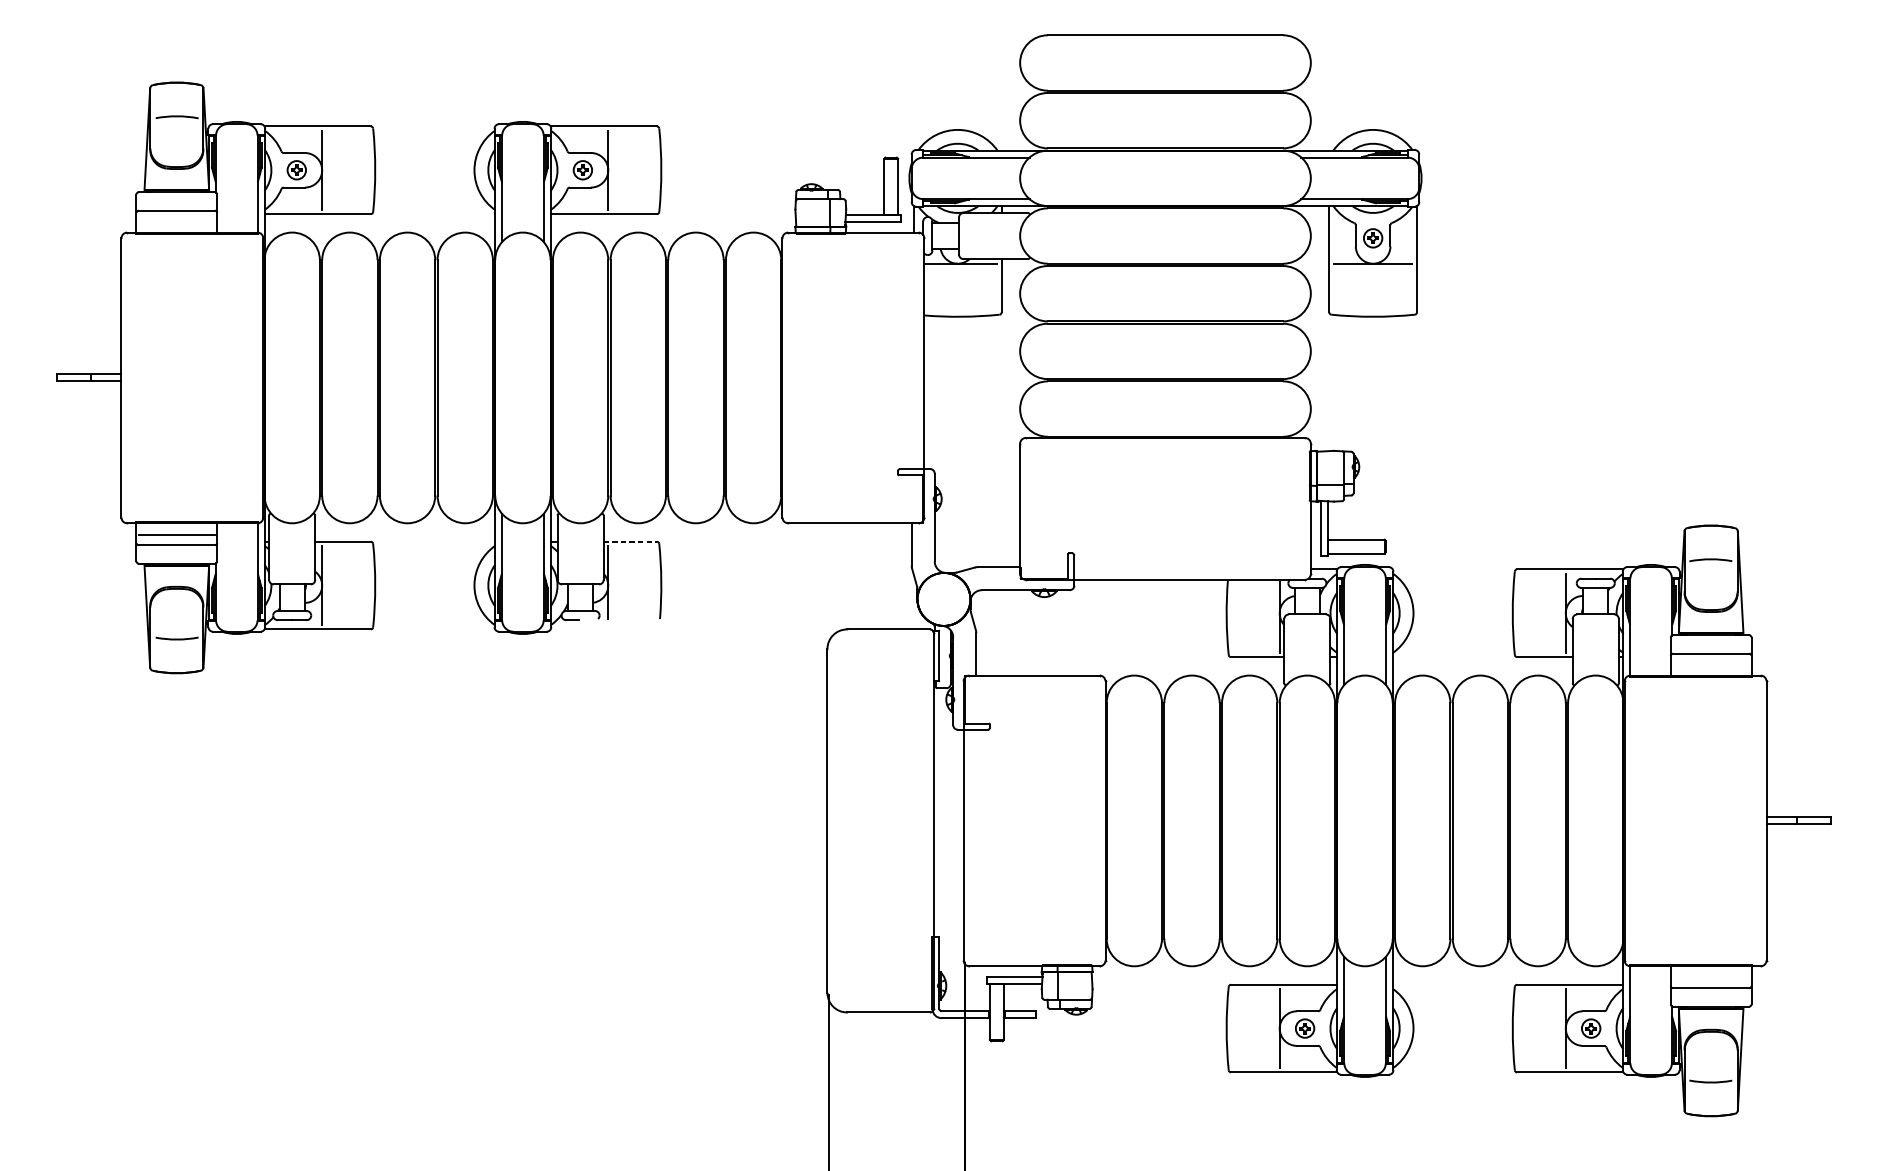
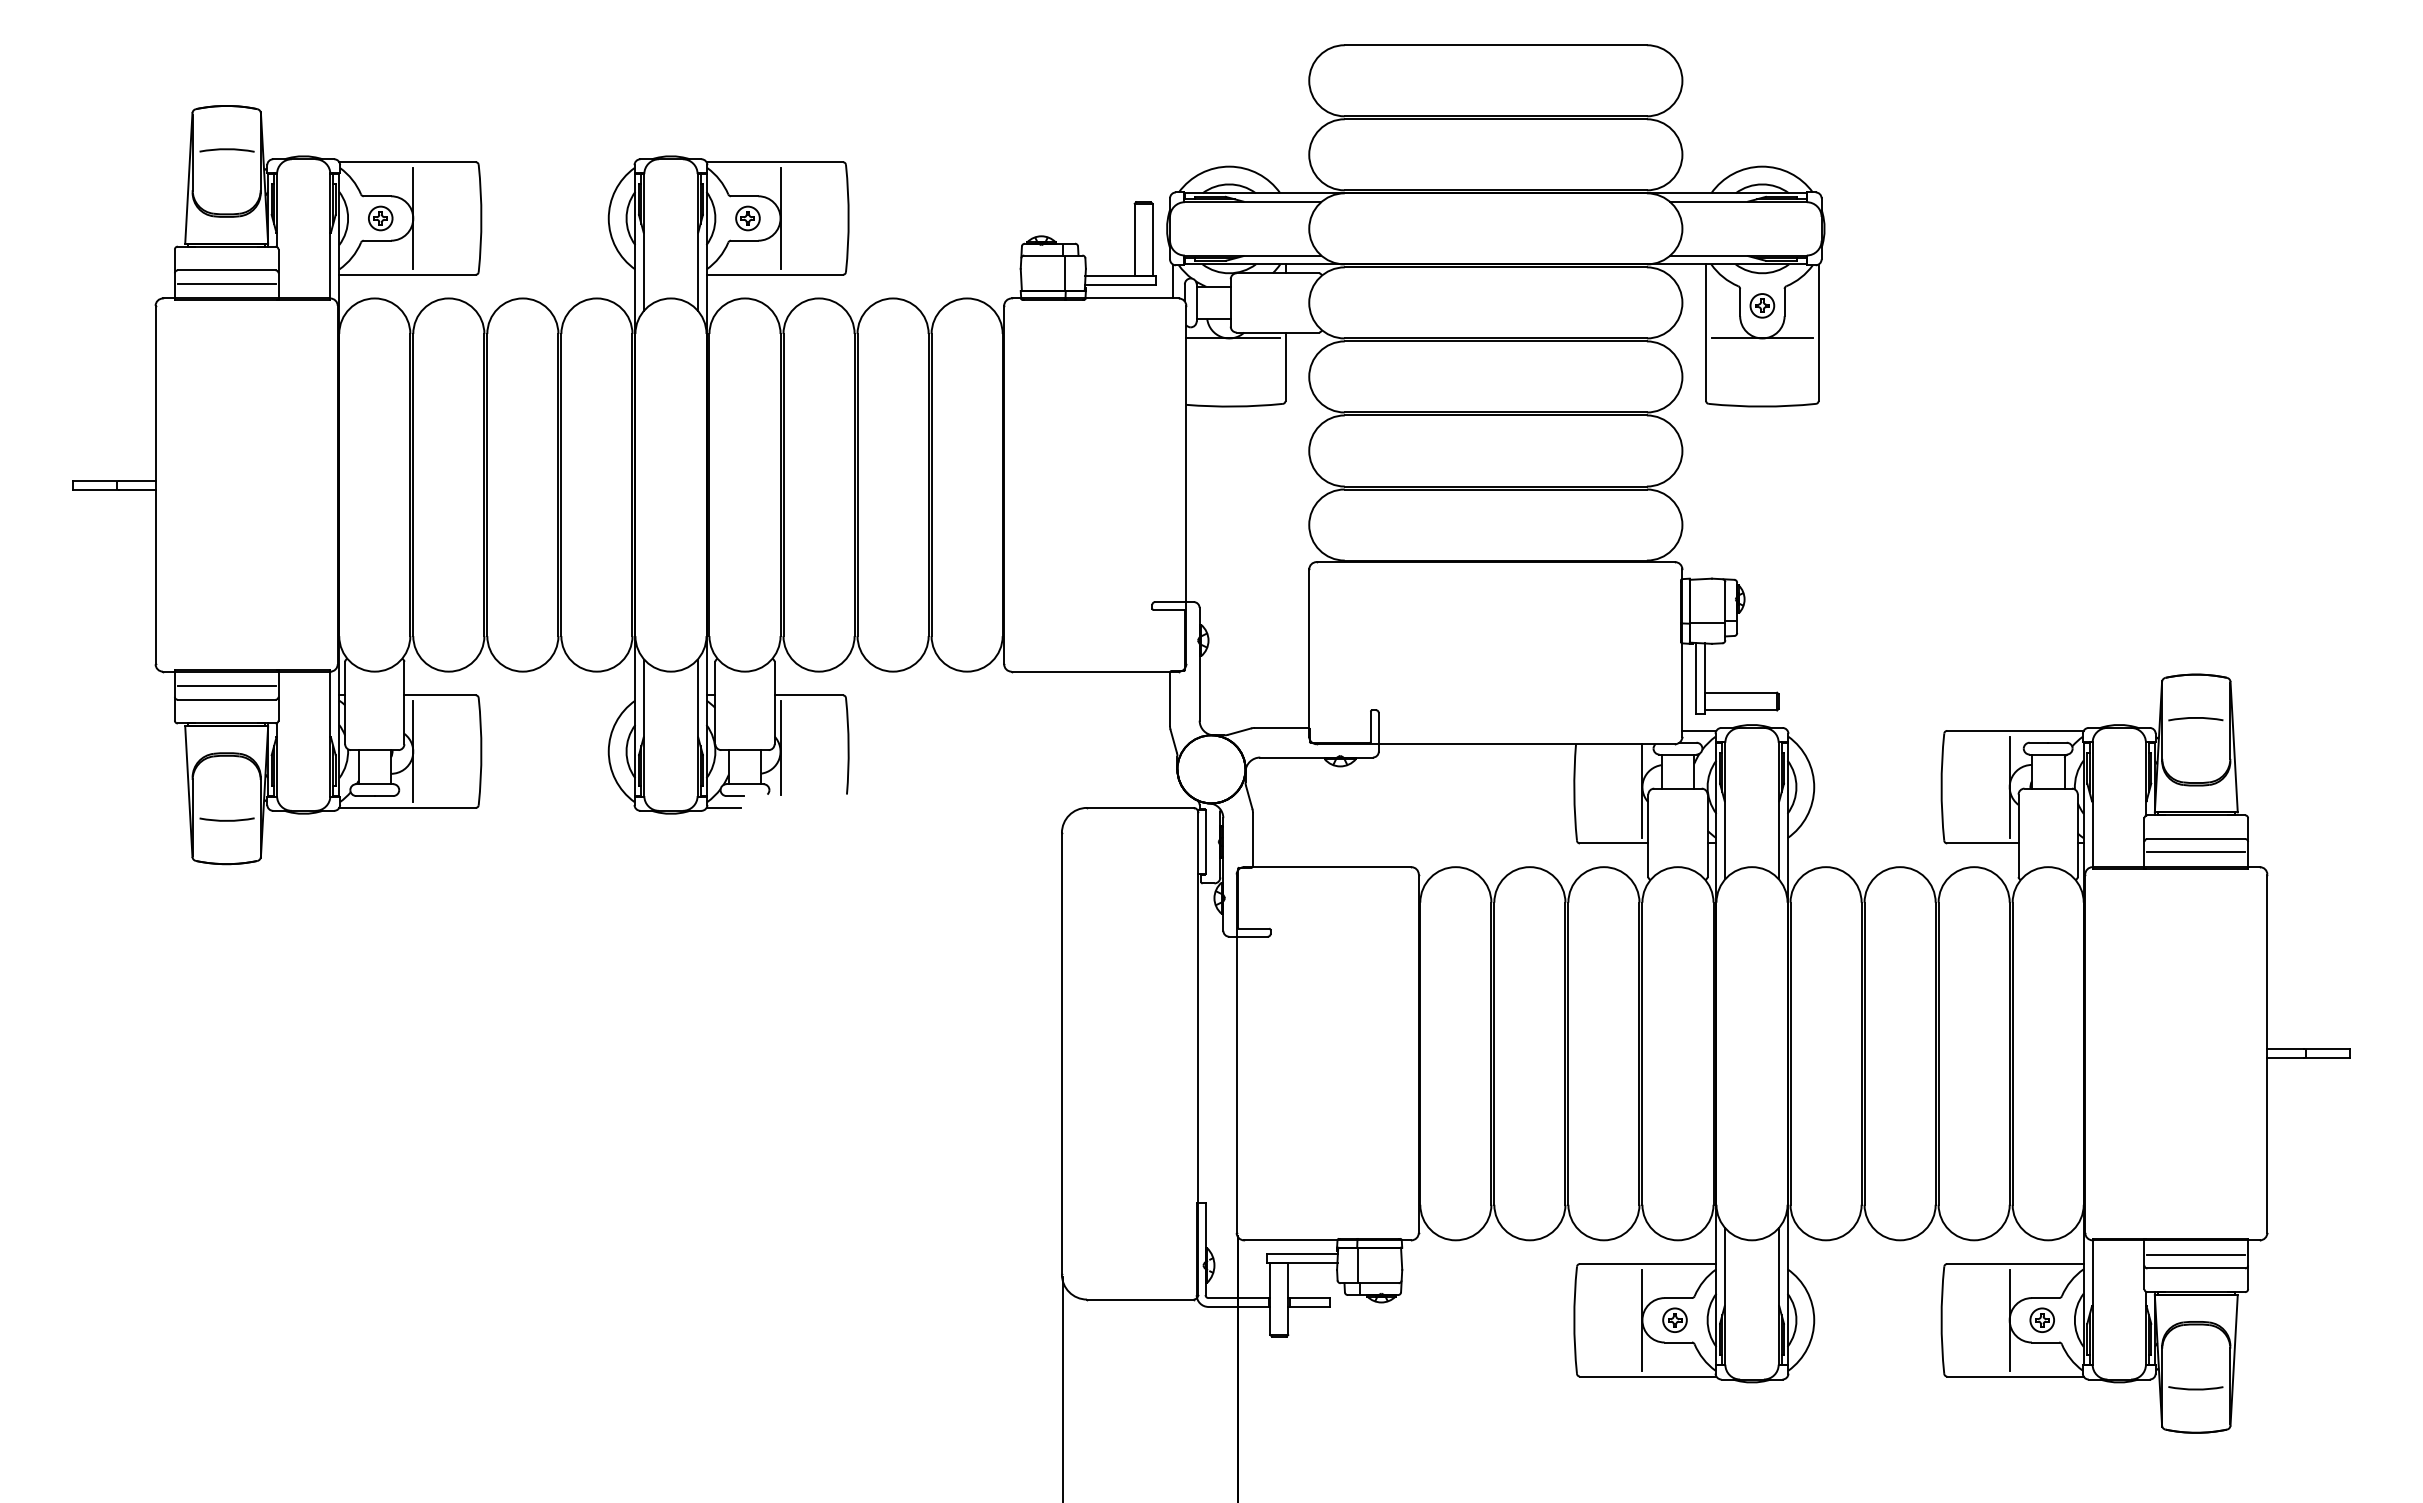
line: (176, 220) -> (226, 283), added
line: (630, 541) -> (809, 695), dashed -> solid
line: (563, 629) -> (723, 807), added
line: (1711, 664) -> (2196, 852), added
line: (1711, 978) -> (2196, 1255), added

